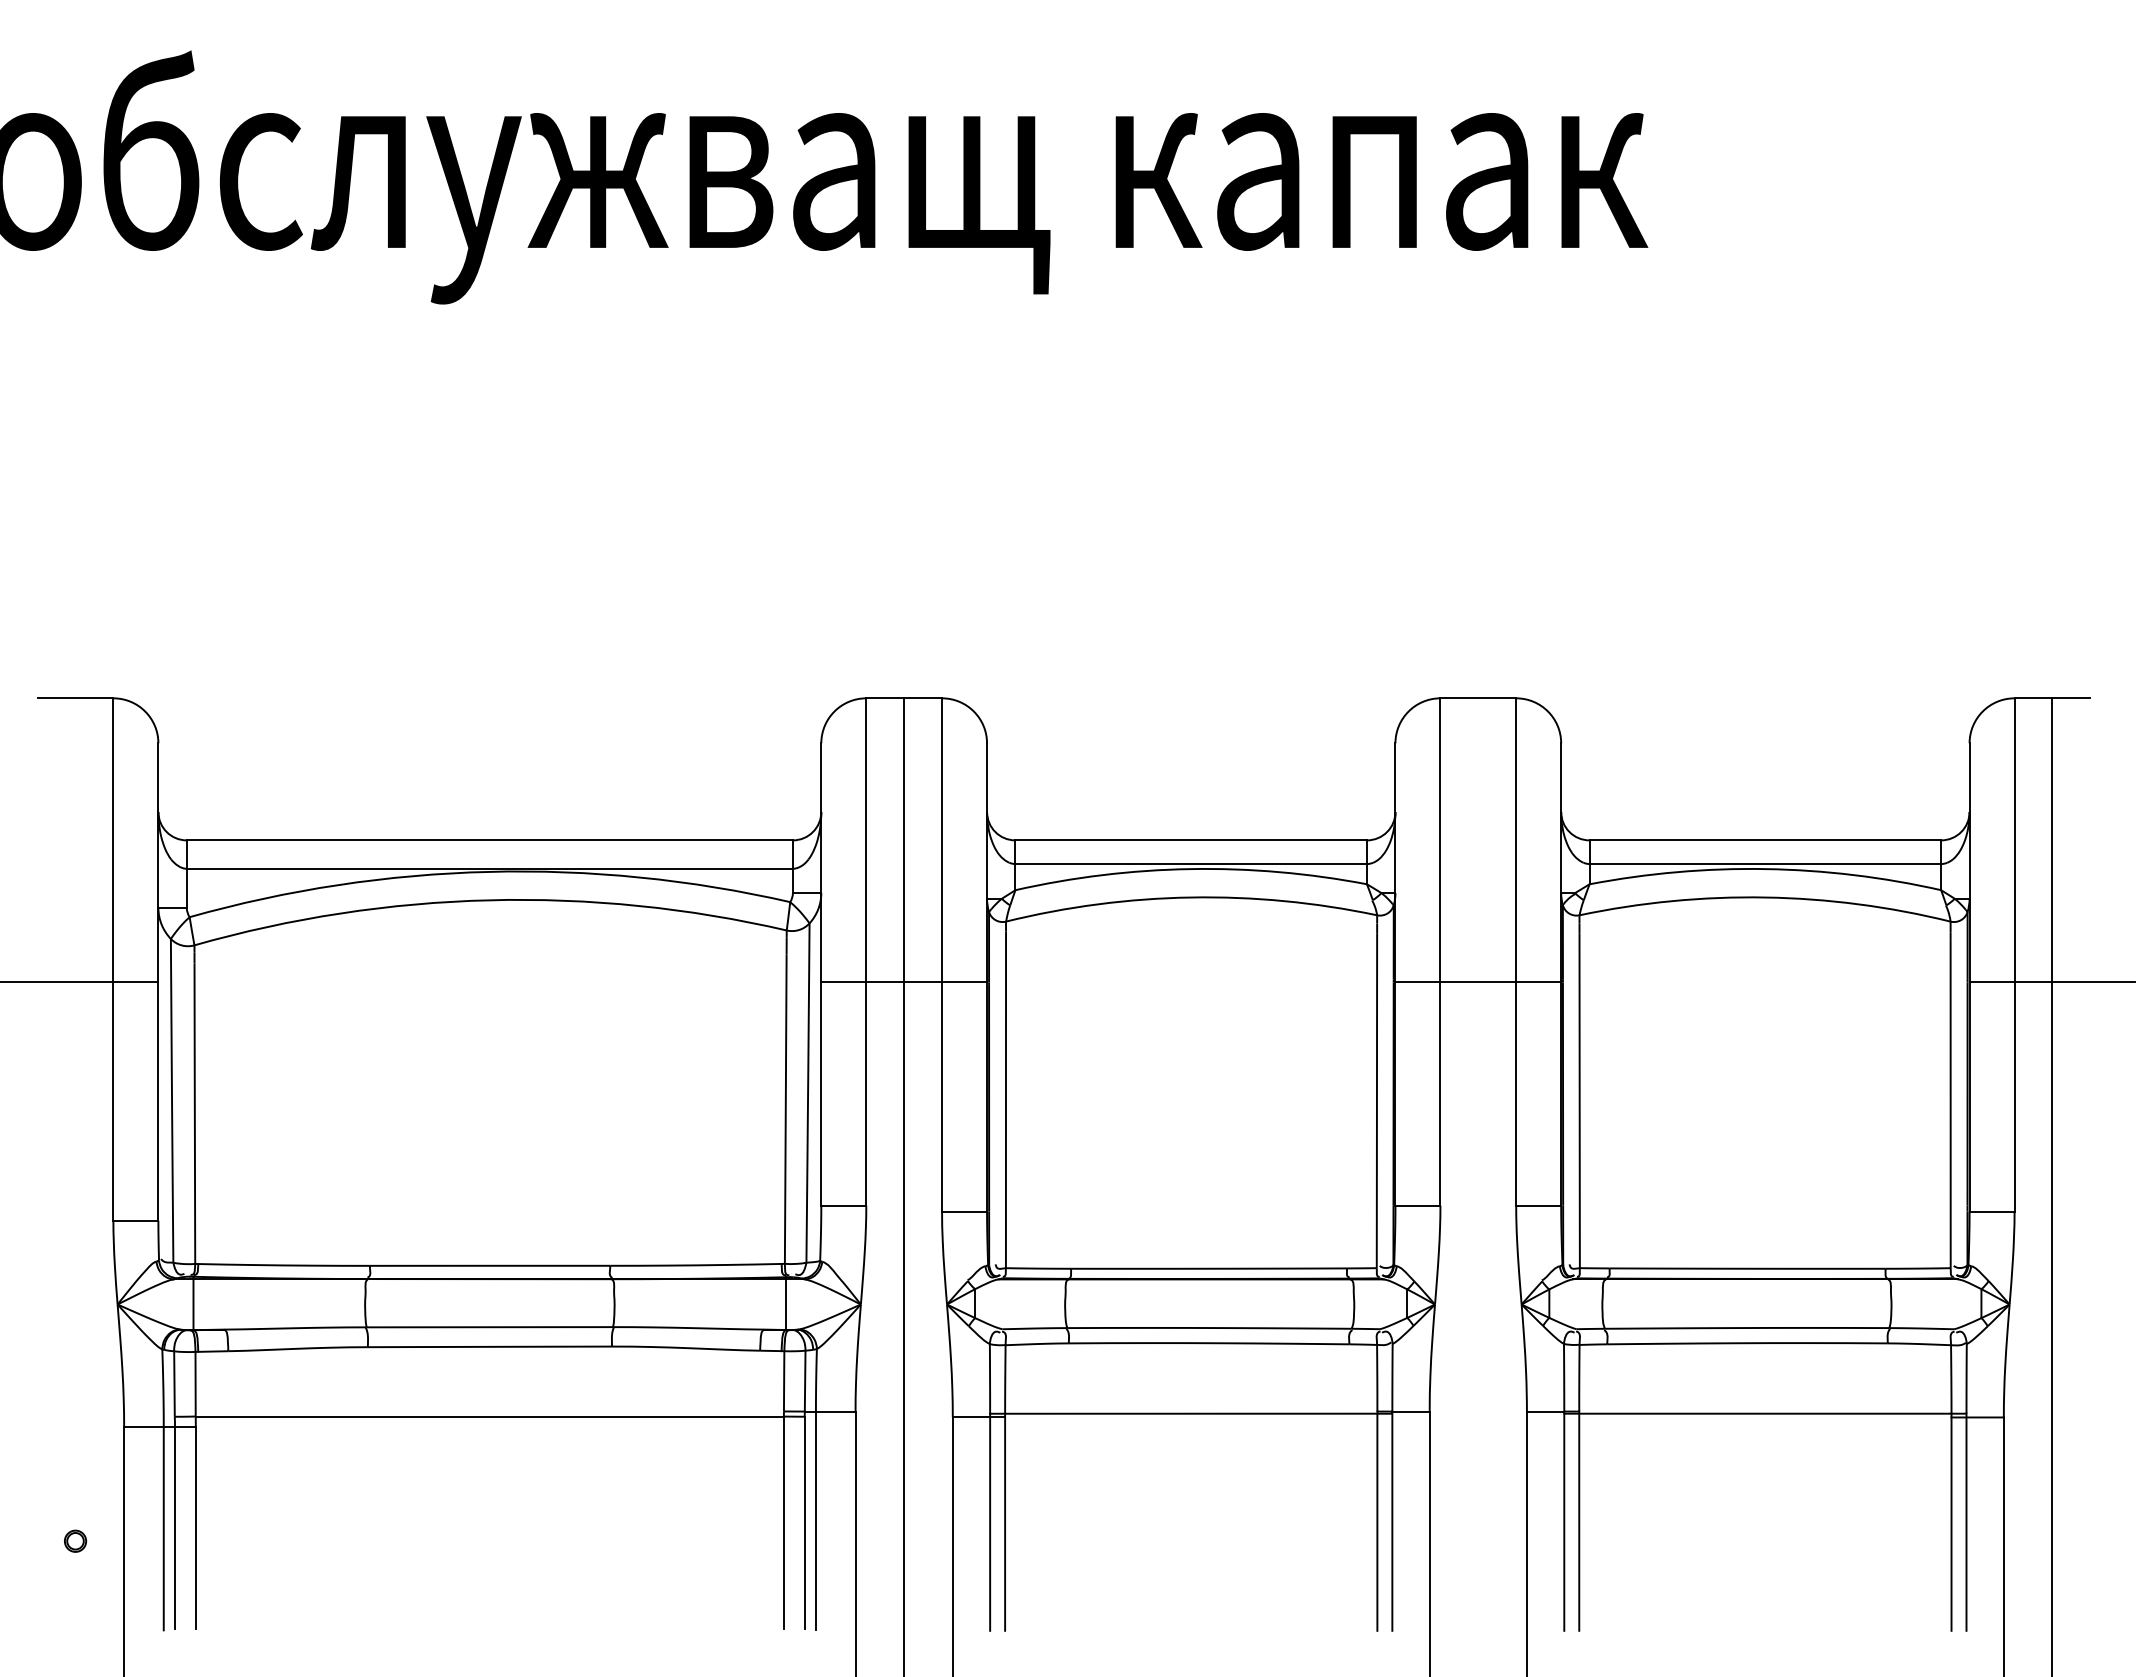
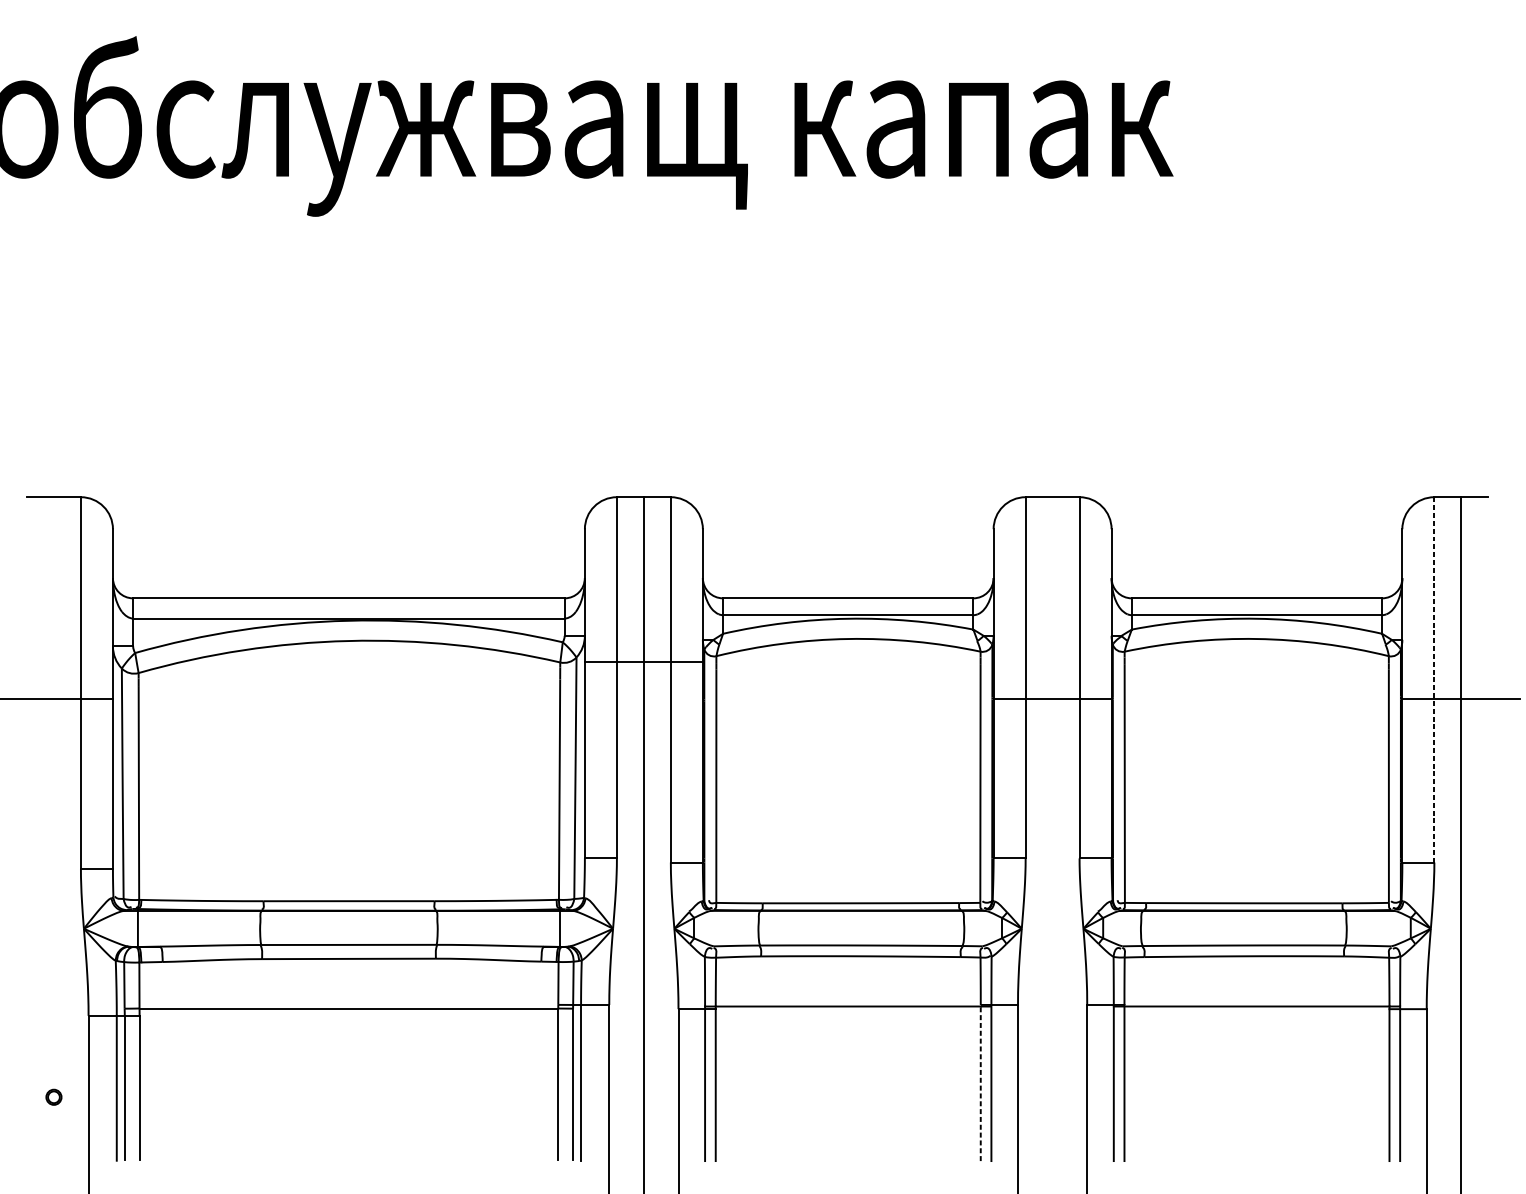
line: (2014, 954) -> (1434, 679), solid -> dashed
line: (904, 982) -> (644, 661), moved
line: (1377, 1521) -> (980, 1083), solid -> dashed

